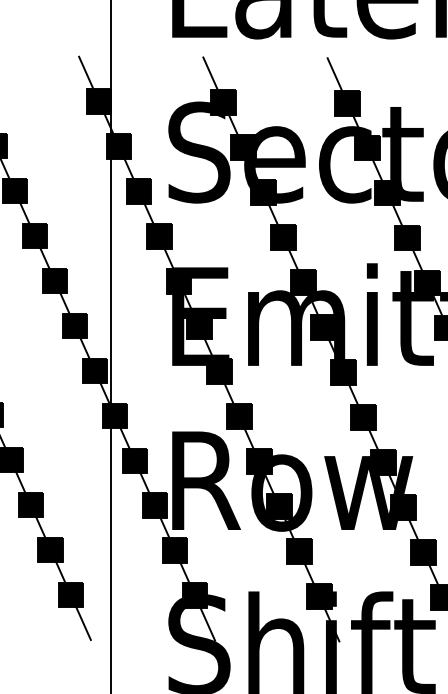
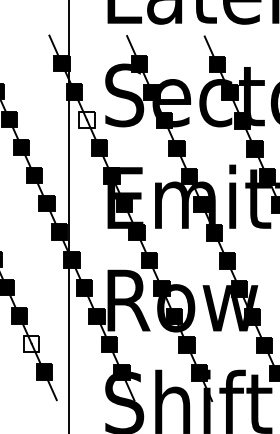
fill: (138, 191) -> (86, 119), removed
fill: (50, 549) -> (31, 343), removed

